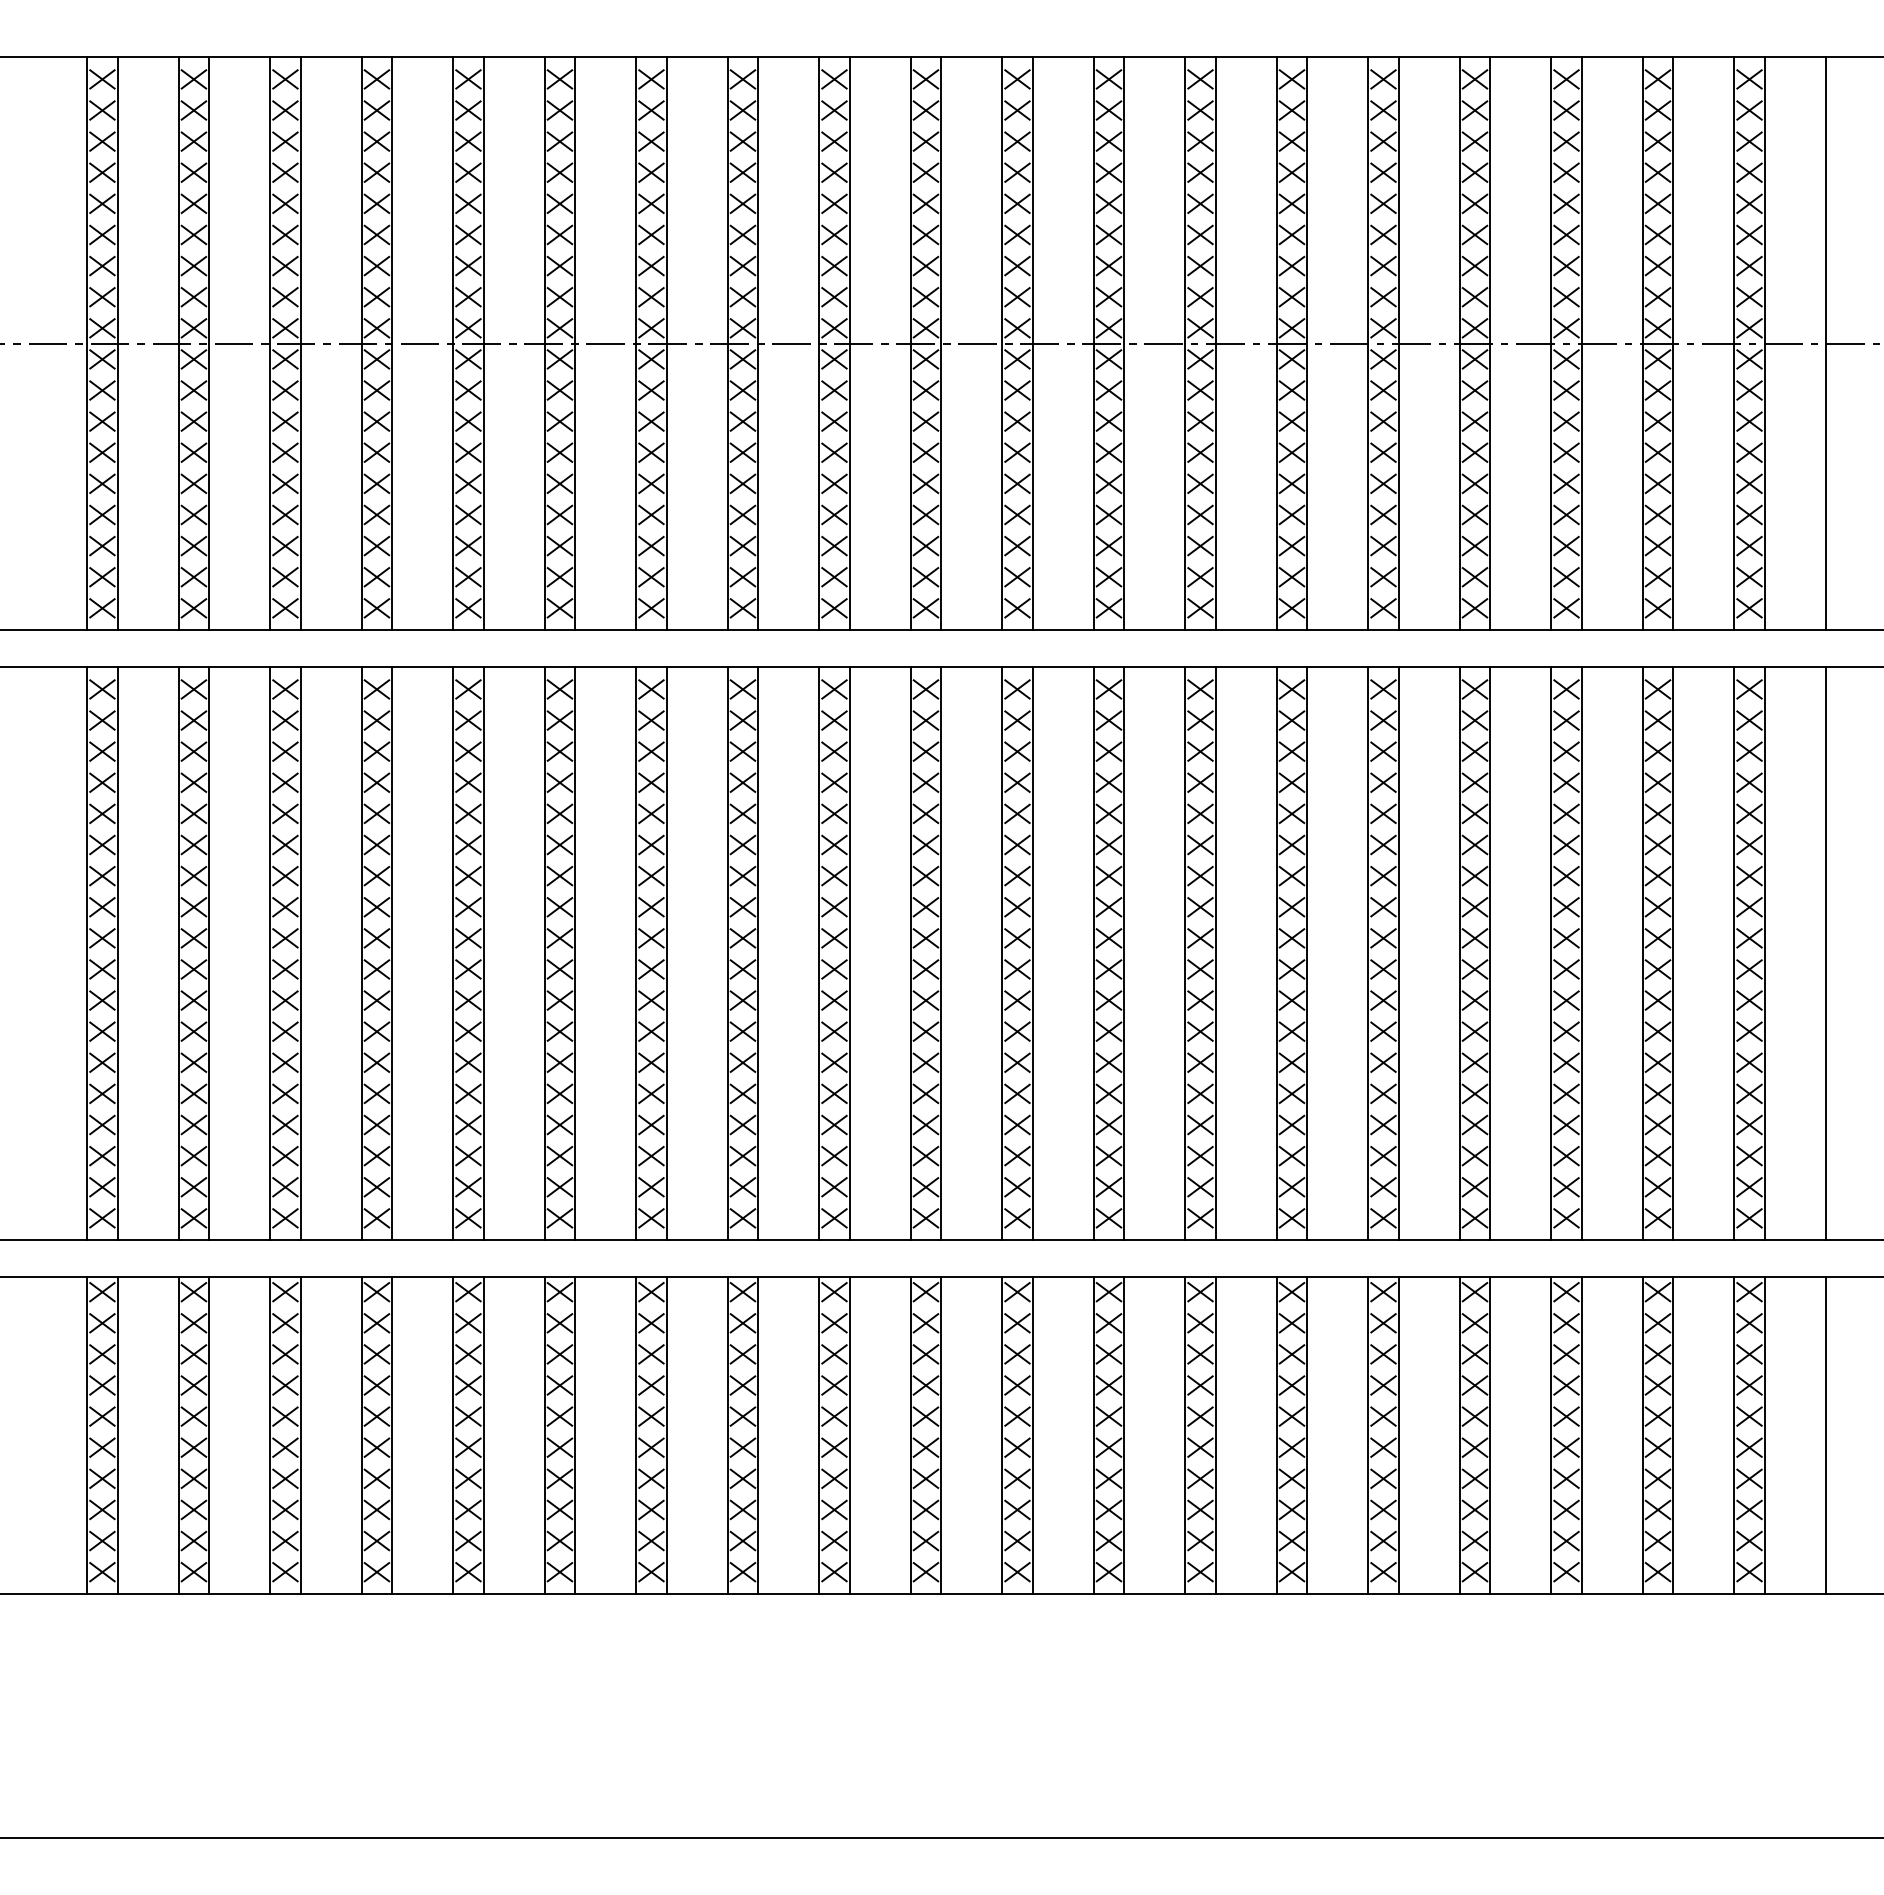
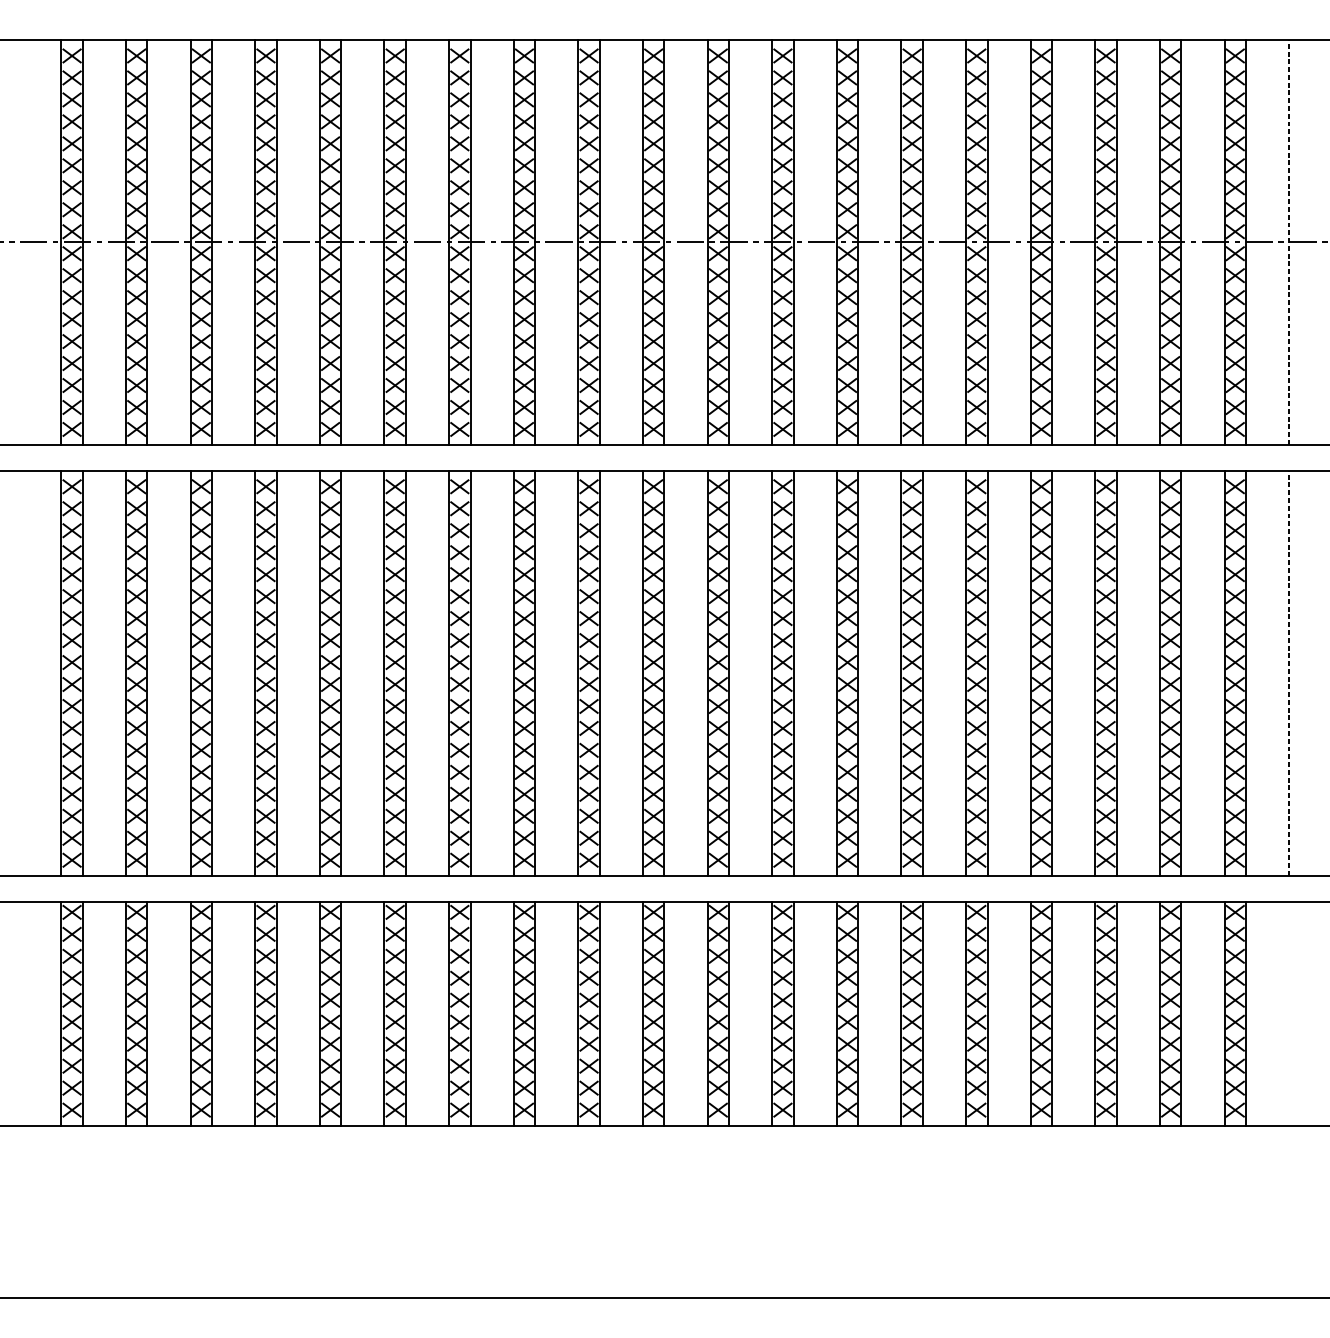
line: (1825, 343) -> (1288, 242), solid -> dashed
line: (1825, 953) -> (1288, 673), solid -> dashed
line: (1825, 1435) -> (1288, 1013), removed

